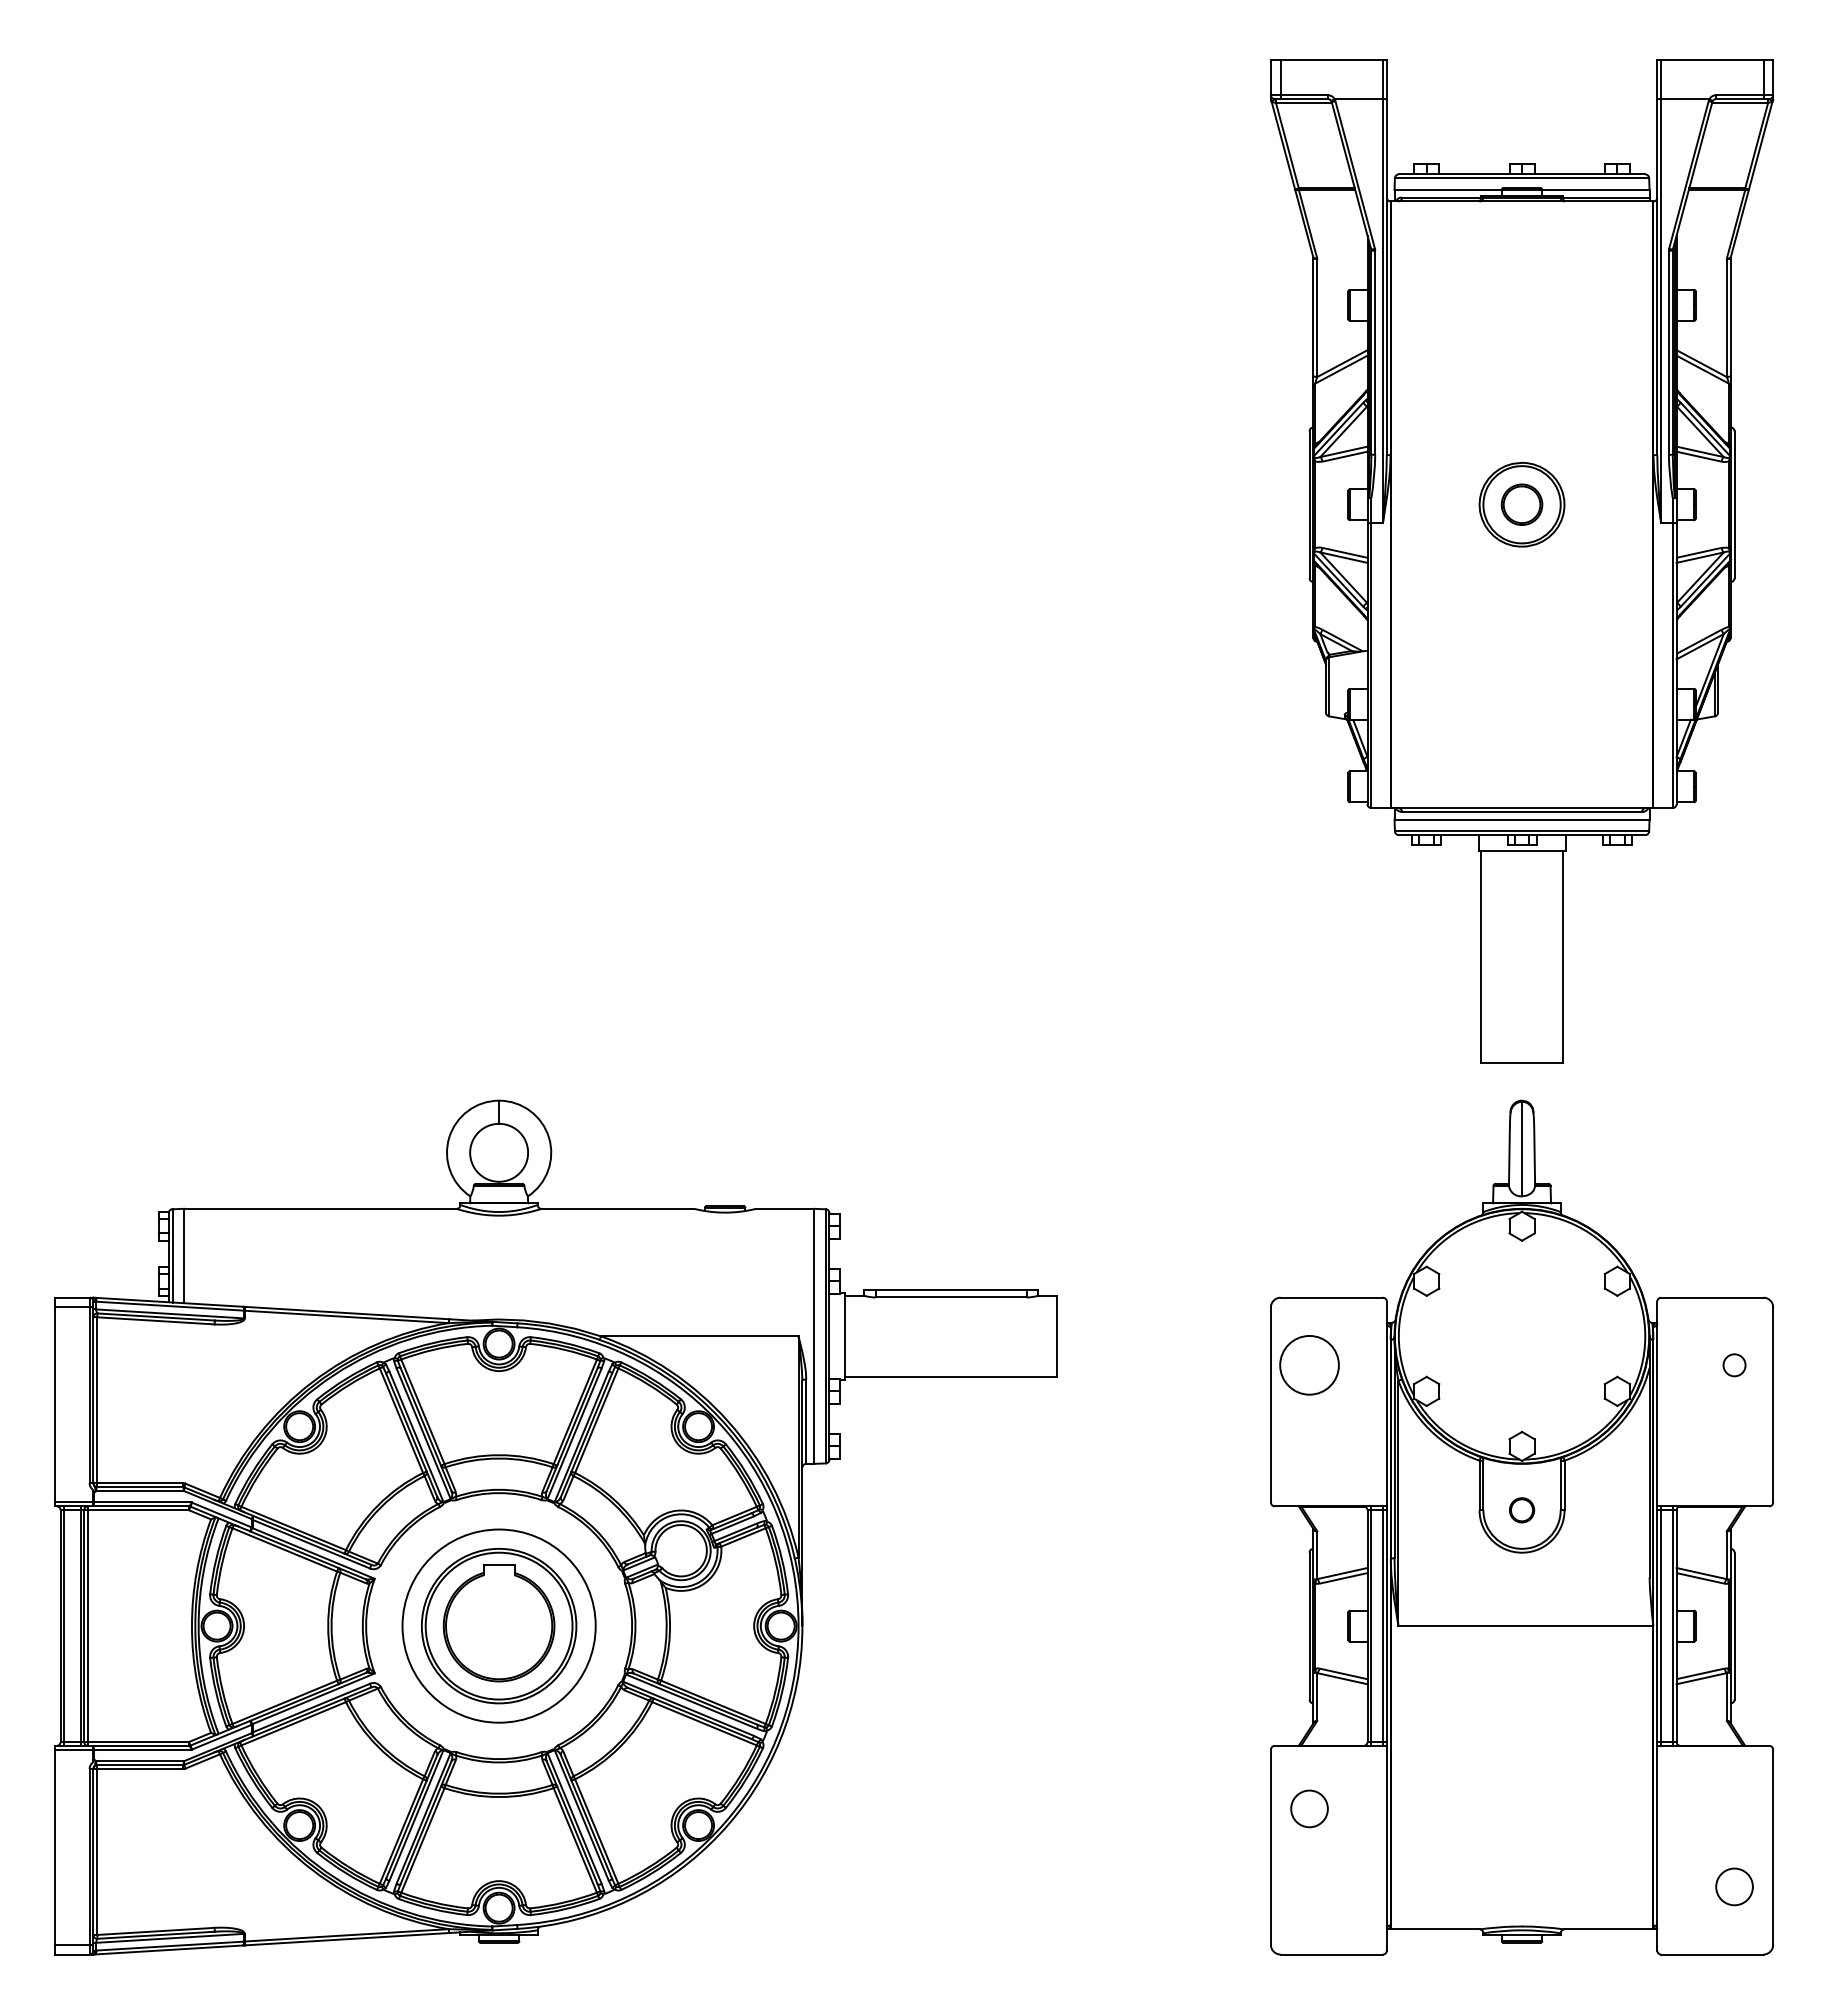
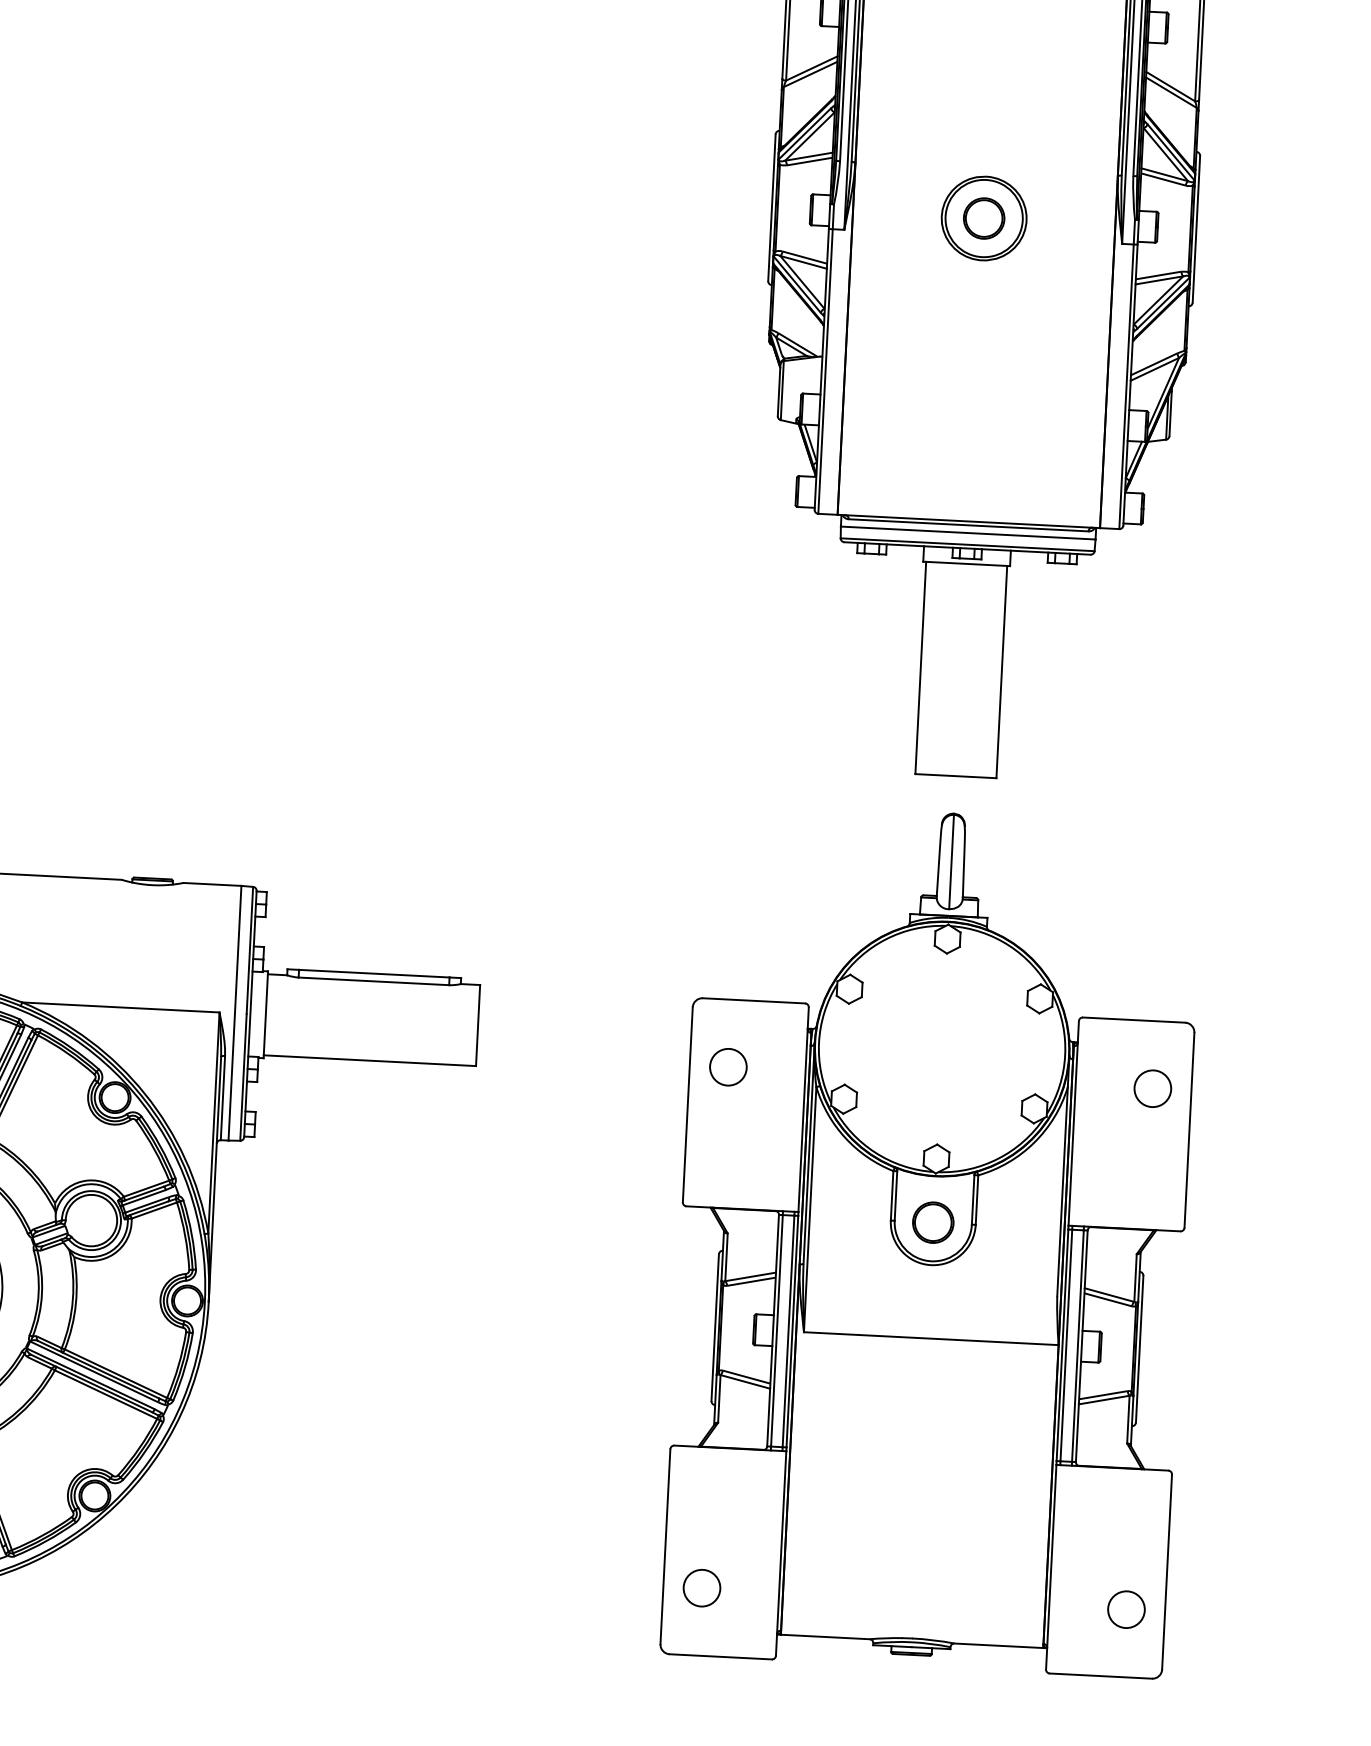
circle: (1309, 1364) -> (728, 1066), size x0.62
circle: (1734, 1364) -> (1152, 1087), size x1.67
part: (1521, 1510) -> (932, 1222), size x1.67
circle: (1309, 1808) -> (701, 1587), moved

